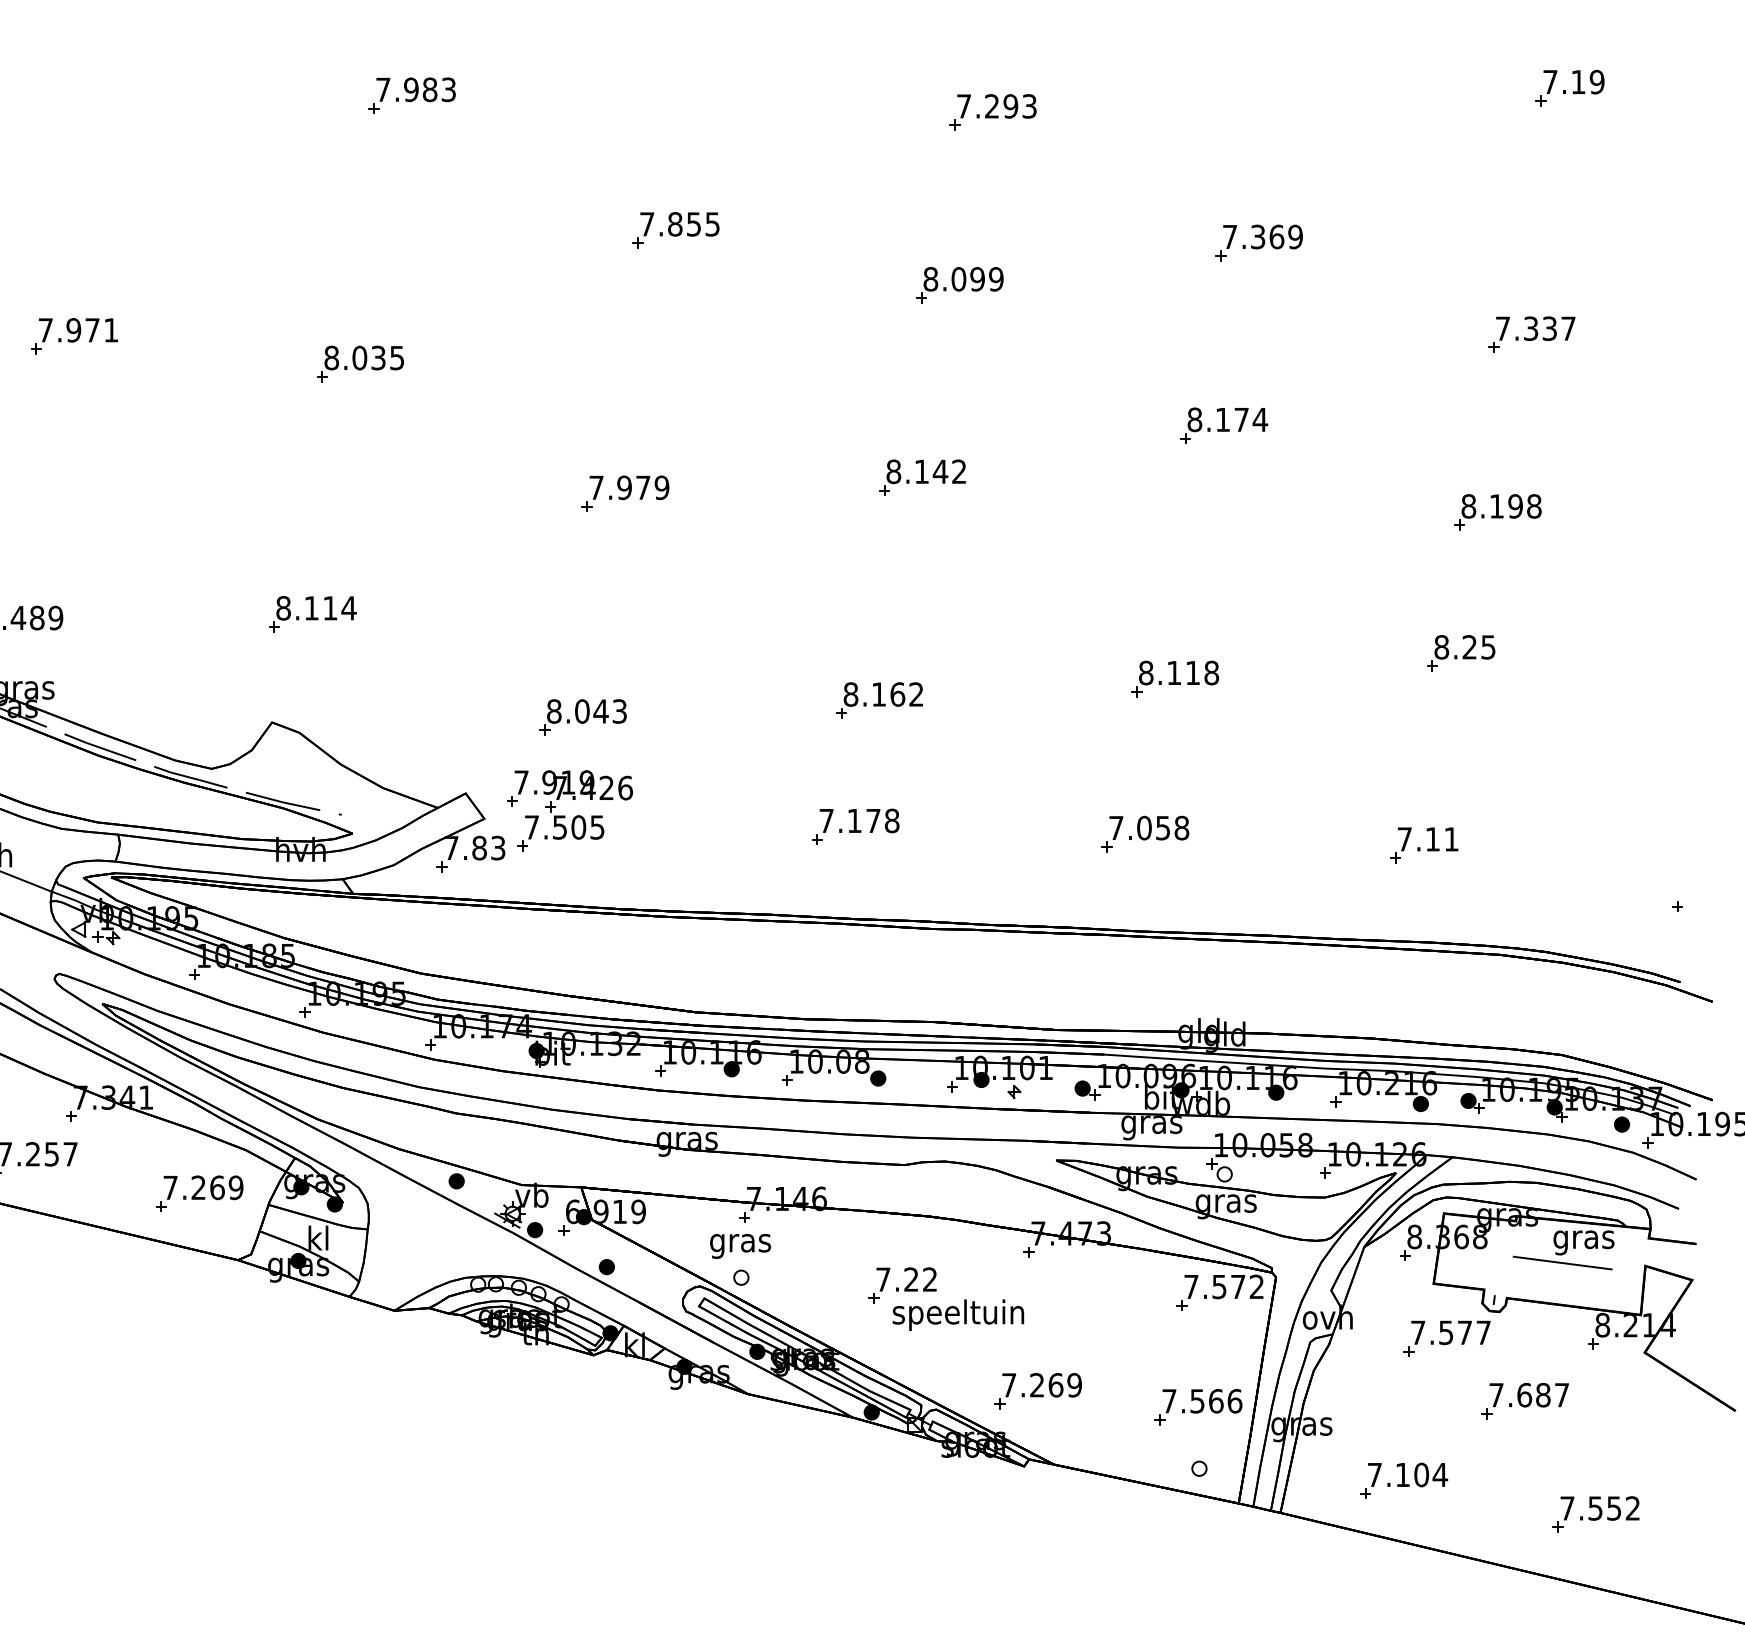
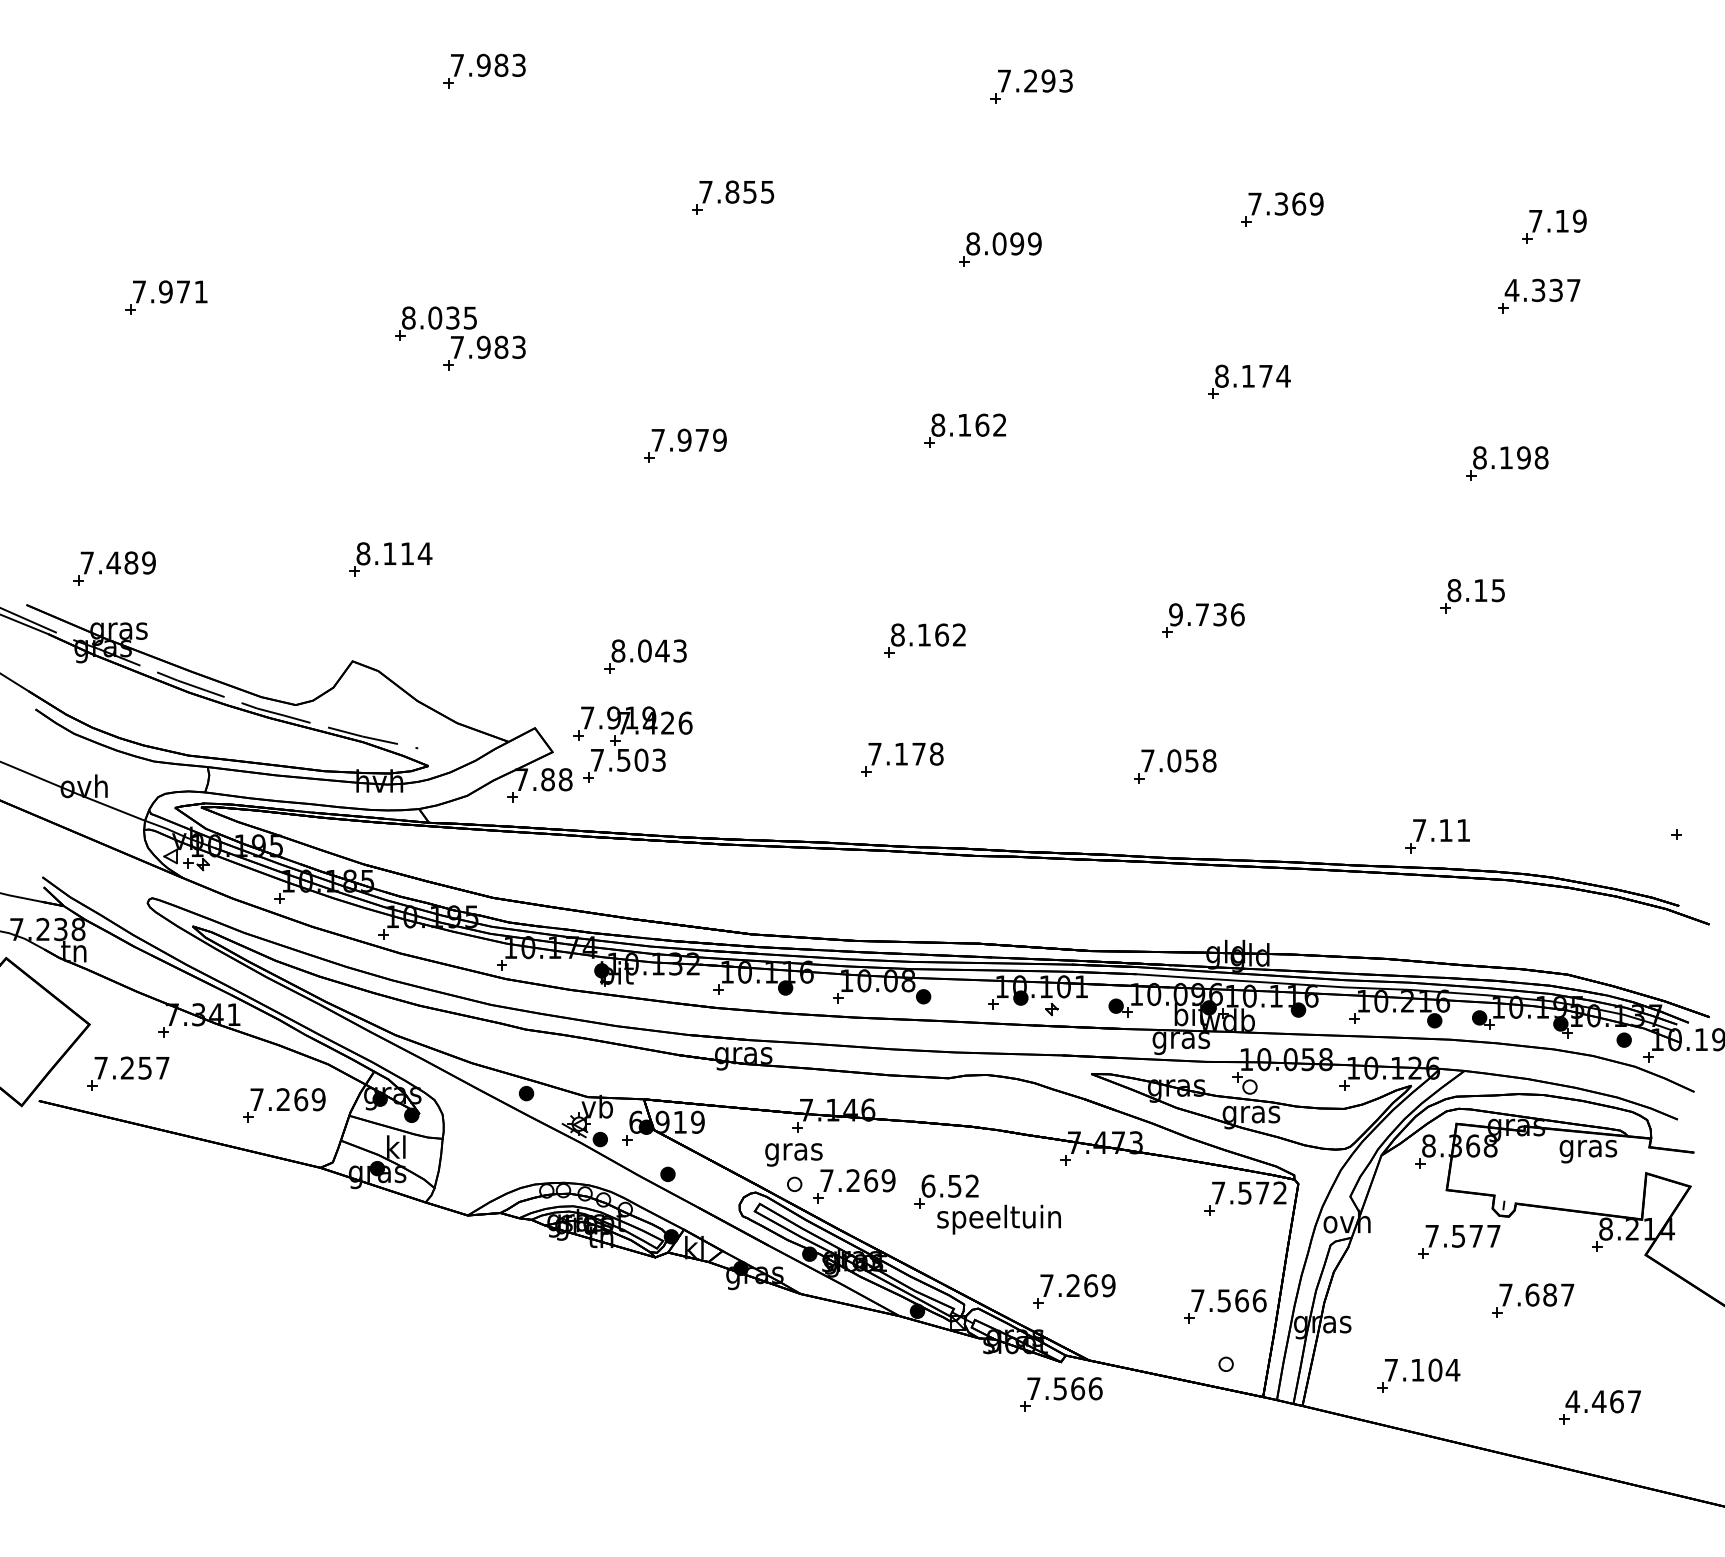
part: (1570, 87) -> (1554, 226), moved
text: (1502, 328) -> (1511, 290), 7.337 -> 4.337
part: (412, 394) -> (484, 352), added
text: (940, 471) -> (982, 424), 8.142 -> 8.162
text: (1469, 647) -> (1480, 590), 8.25 -> 8.15
text: (1178, 672) -> (1206, 614), 8.118 -> 9.736
text: (597, 826) -> (659, 759), 7.505 -> 7.503
part: (1423, 845) -> (1437, 836), moved
text: (498, 847) -> (565, 779), 7.83 -> 7.88
line: (1562, 1262) -> (1568, 1170), removed
text: (897, 1278) -> (941, 1185), 7.22 -> 6.52
part: (804, 1279) -> (854, 1186), added
part: (1024, 1500) -> (1061, 1394), added
text: (1598, 1508) -> (1602, 1401), 7.552 -> 4.467

